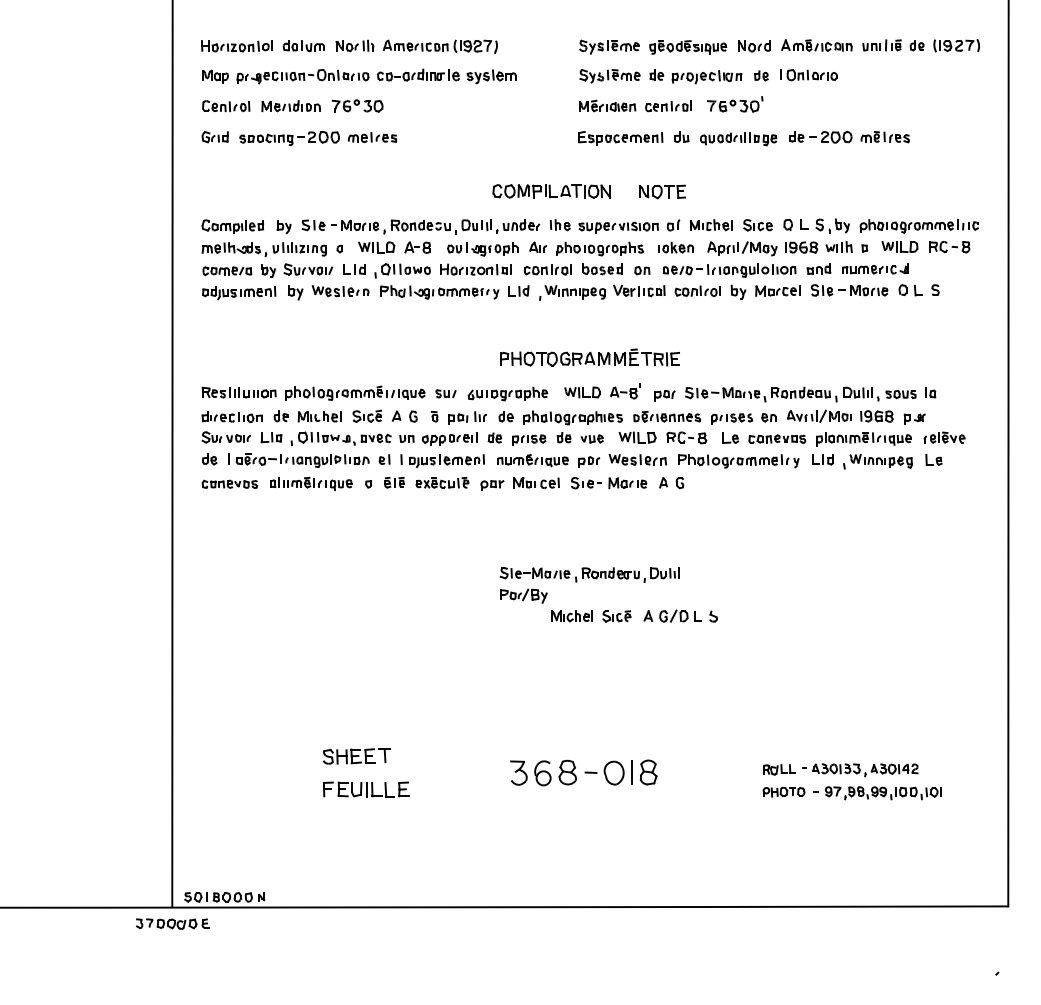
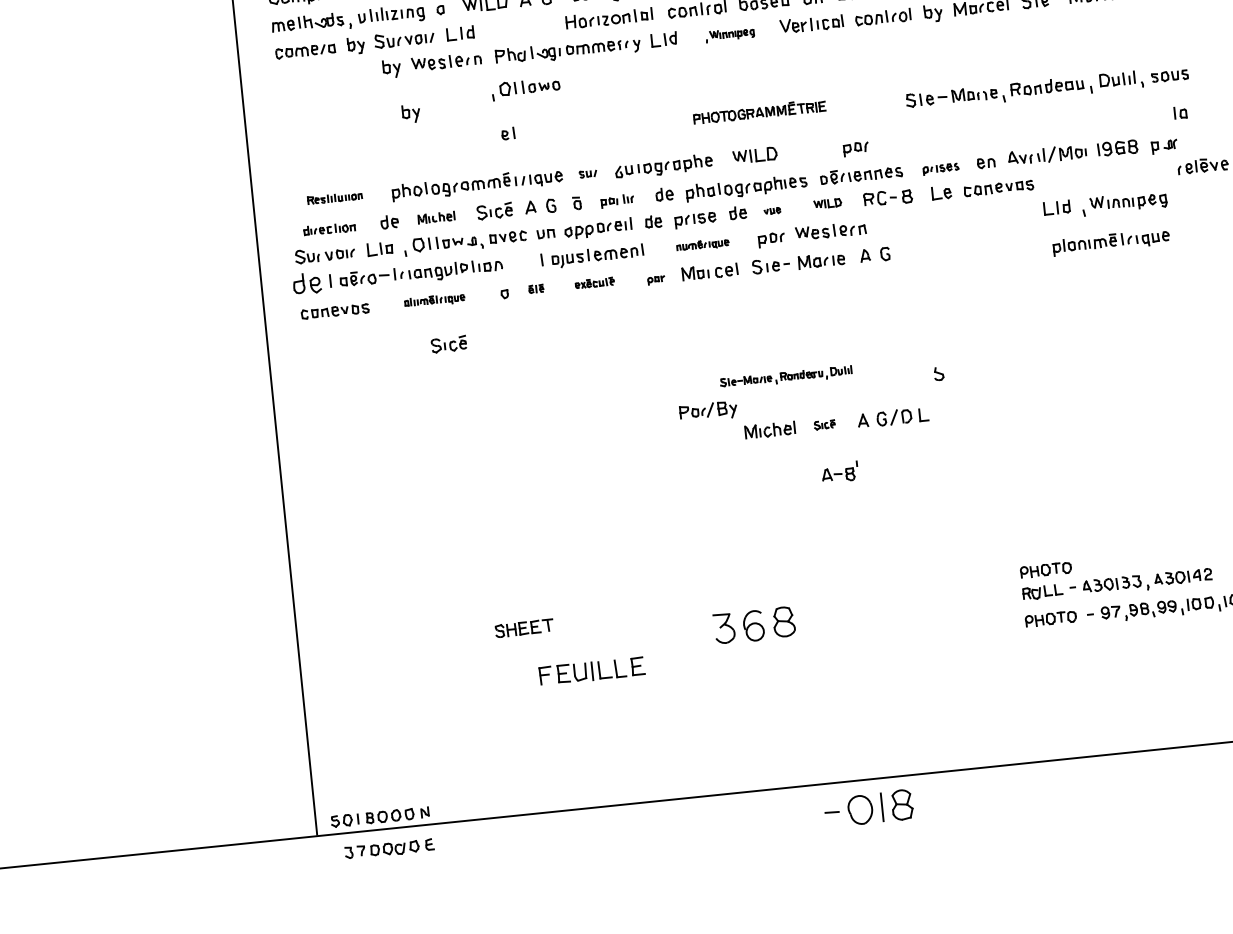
part: (402, 270) -> (525, 88), moved
part: (572, 292) -> (730, 34), size x0.6
part: (239, 293) -> (323, 76), removed
part: (307, 330) -> (410, 113), added
part: (589, 357) -> (759, 111), size x0.6
part: (625, 391) -> (840, 472), moved
part: (238, 392) -> (334, 198), size x0.6
part: (445, 393) -> (587, 173), size x0.7
part: (800, 394) -> (1047, 88), moved
part: (319, 416) -> (436, 217), size x0.7
part: (231, 417) -> (328, 229), size x0.7
part: (467, 417) -> (617, 200), size x0.7
part: (732, 418) -> (941, 168), size x0.7
part: (637, 437) -> (827, 203), size x0.6
part: (591, 438) -> (771, 210), size x0.6
part: (863, 439) -> (1110, 242), moved
part: (209, 459) -> (307, 283), size x1.6
part: (384, 459) -> (508, 133), moved
part: (933, 459) -> (1192, 193), removed
part: (532, 460) -> (702, 244), size x0.6
part: (738, 461) -> (954, 220), removed
part: (394, 482) -> (536, 288), size x0.6
part: (442, 482) -> (594, 282), size x0.6
part: (311, 483) -> (434, 300), size x0.6
part: (492, 485) -> (656, 280), size x0.6
part: (318, 519) -> (447, 343), added
part: (589, 574) -> (786, 377), size x0.6
part: (616, 616) -> (824, 425), size x0.6
part: (713, 616) -> (938, 373), moved
part: (783, 751) -> (1045, 569), added
part: (356, 756) -> (523, 628), size x0.7
part: (620, 772) -> (868, 808), moved
part: (366, 789) -> (592, 670), moved
part: (172, 923) -> (389, 848), moved

